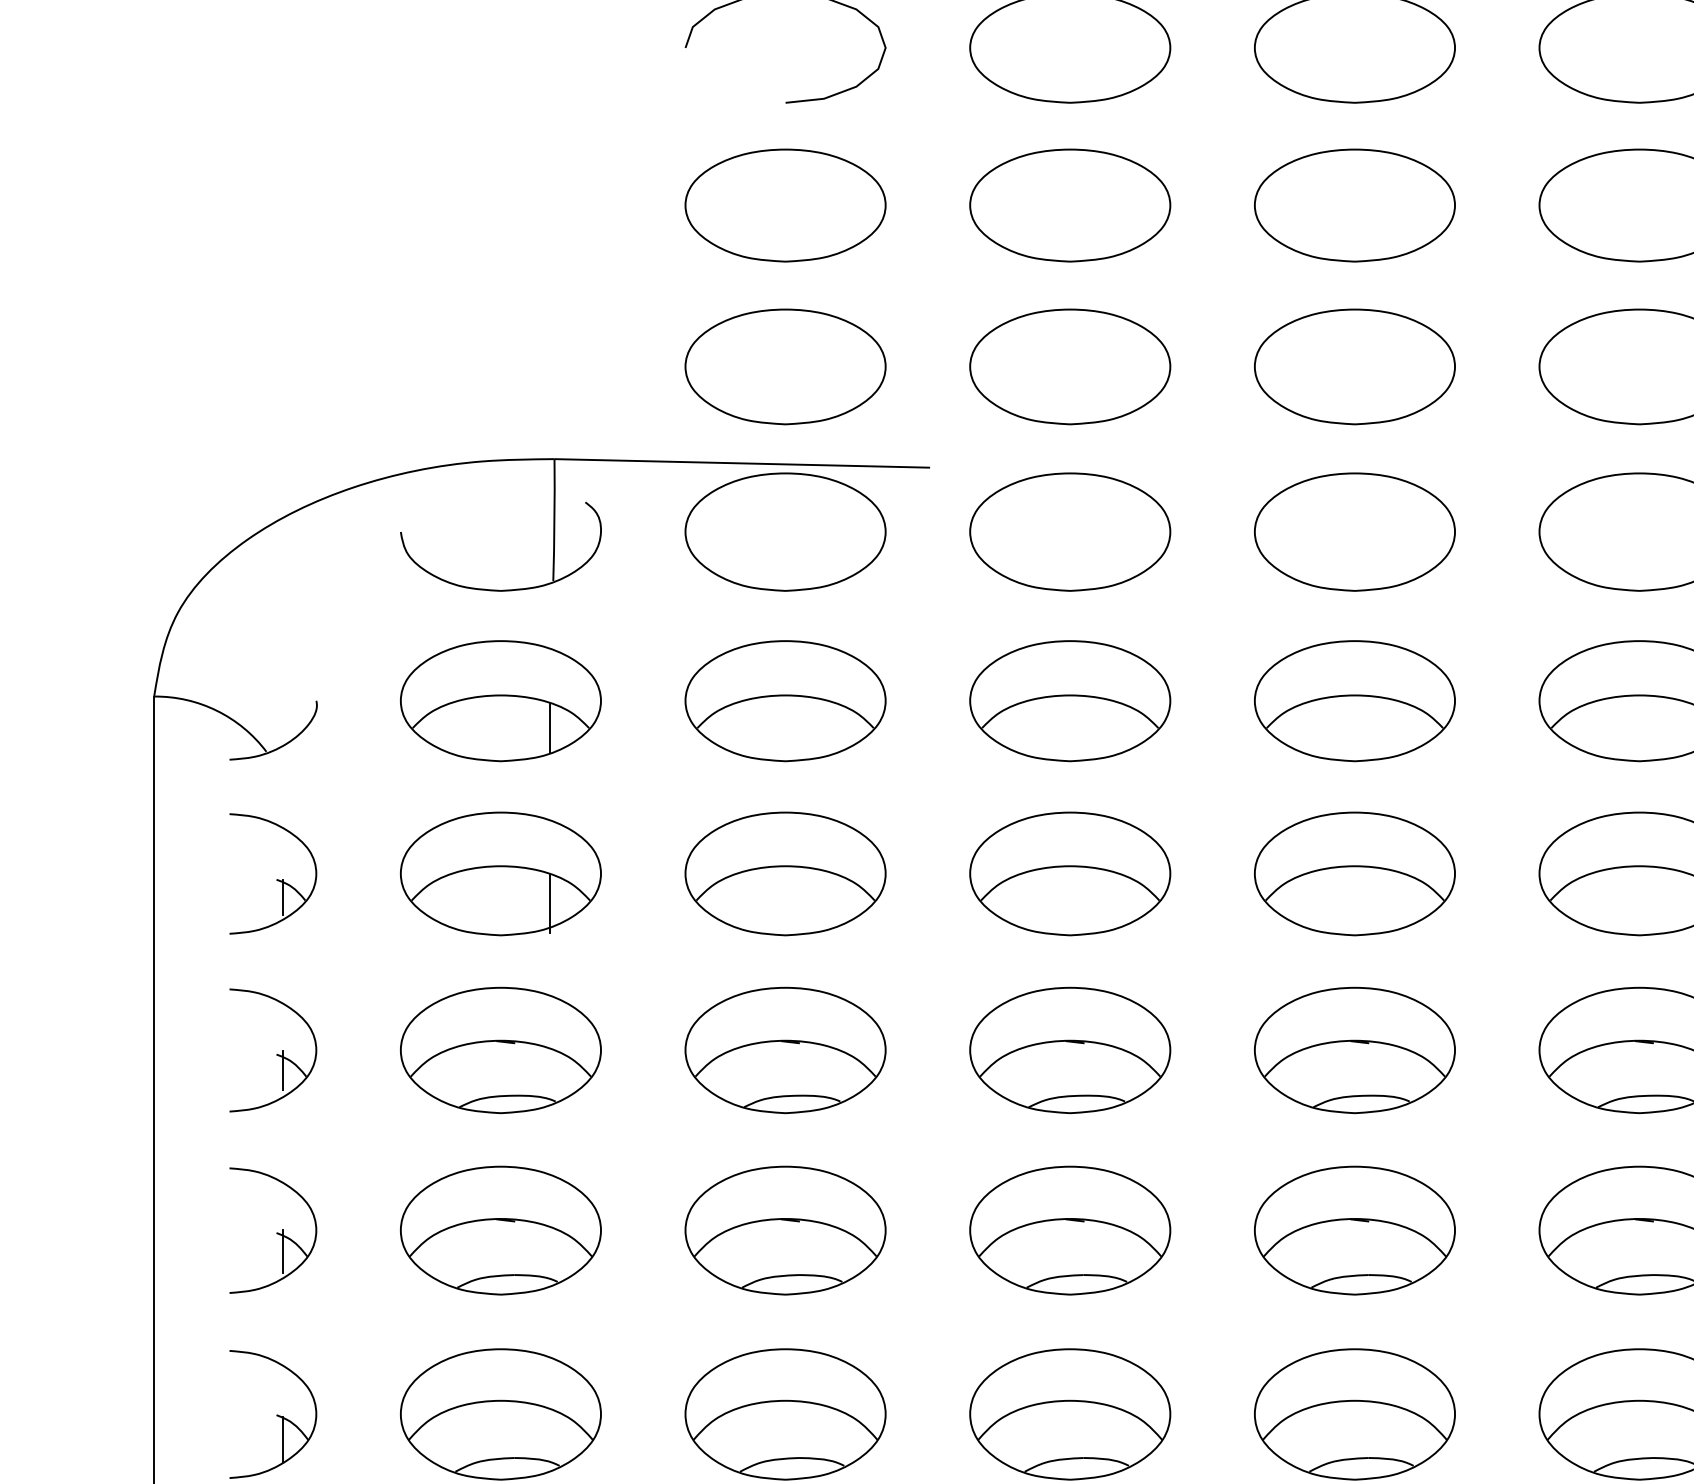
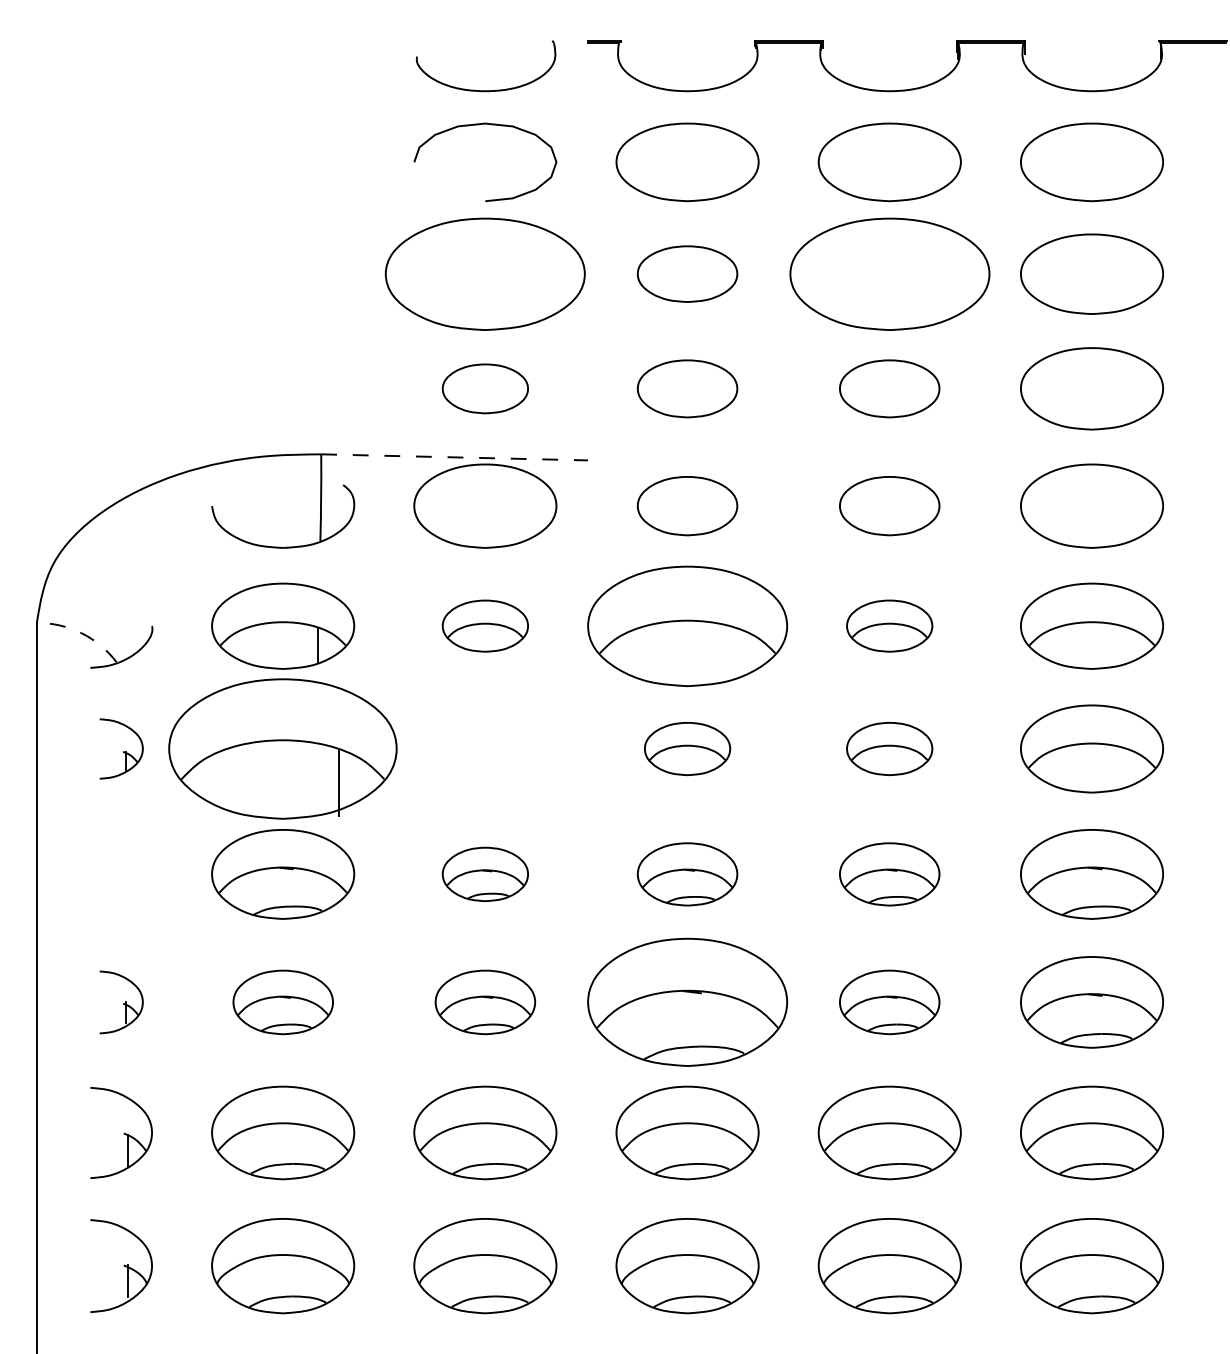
part: (785, 204) -> (485, 273), size x1.4
part: (1070, 204) -> (687, 273), size x0.7
part: (1354, 204) -> (889, 273), size x1.4
part: (785, 366) -> (485, 388), size x0.6
part: (1070, 366) -> (687, 388), size x0.7
part: (1354, 366) -> (889, 388), size x0.7
line: (743, 463) -> (455, 457), solid -> dashed
part: (1070, 531) -> (687, 505), size x0.7
part: (1354, 531) -> (889, 505), size x0.7
part: (785, 700) -> (485, 625), size x0.6
part: (1070, 700) -> (687, 625), size x1.4
part: (1354, 700) -> (889, 625), size x0.6
arc: (217, 711) -> (81, 633), solid -> dashed
part: (273, 873) -> (121, 748), size x0.7
part: (501, 873) -> (283, 748), size x1.6
part: (785, 873) -> (485, 748), removed
part: (1070, 873) -> (687, 748), size x0.6
part: (1354, 873) -> (889, 748), size x0.6
part: (273, 1050) -> (121, 874), removed
part: (785, 1050) -> (485, 874), size x0.6
part: (1070, 1050) -> (687, 874), size x0.7
part: (1354, 1050) -> (889, 874), size x0.7
part: (273, 1230) -> (121, 1002), size x0.7
part: (501, 1230) -> (283, 1002), size x0.7
part: (785, 1230) -> (485, 1002), size x0.7
part: (1070, 1230) -> (687, 1002), size x1.4
part: (1354, 1230) -> (889, 1002), size x0.7

